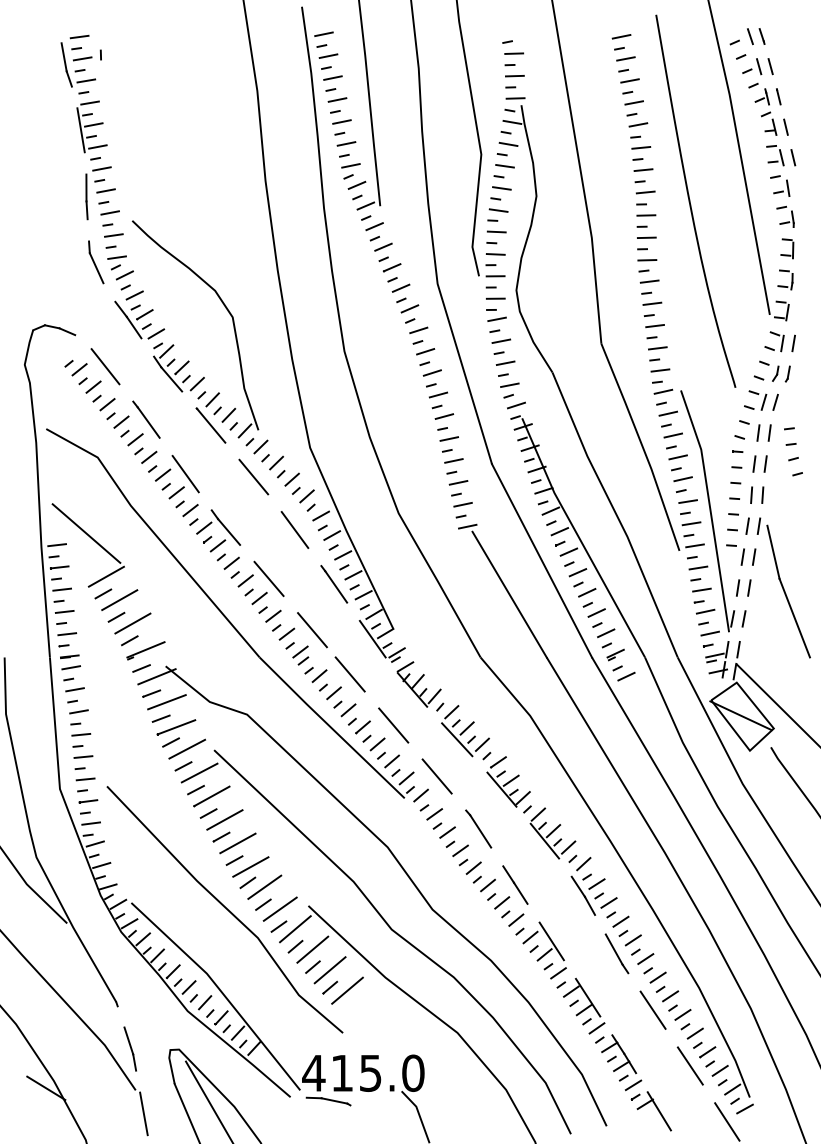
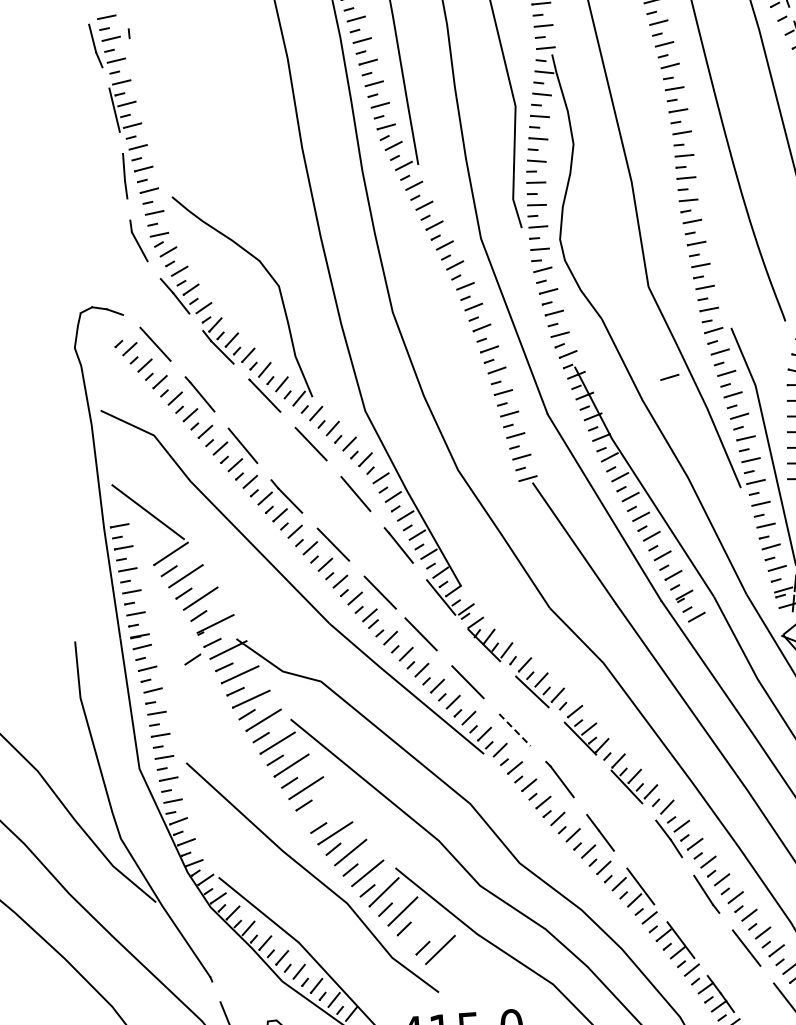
line: (615, 435) -> (669, 377), added
line: (120, 683) -> (192, 659), added
line: (437, 776) -> (515, 729), solid -> dashed
line: (237, 843) -> (320, 810), removed
line: (329, 970) -> (421, 931), removed

